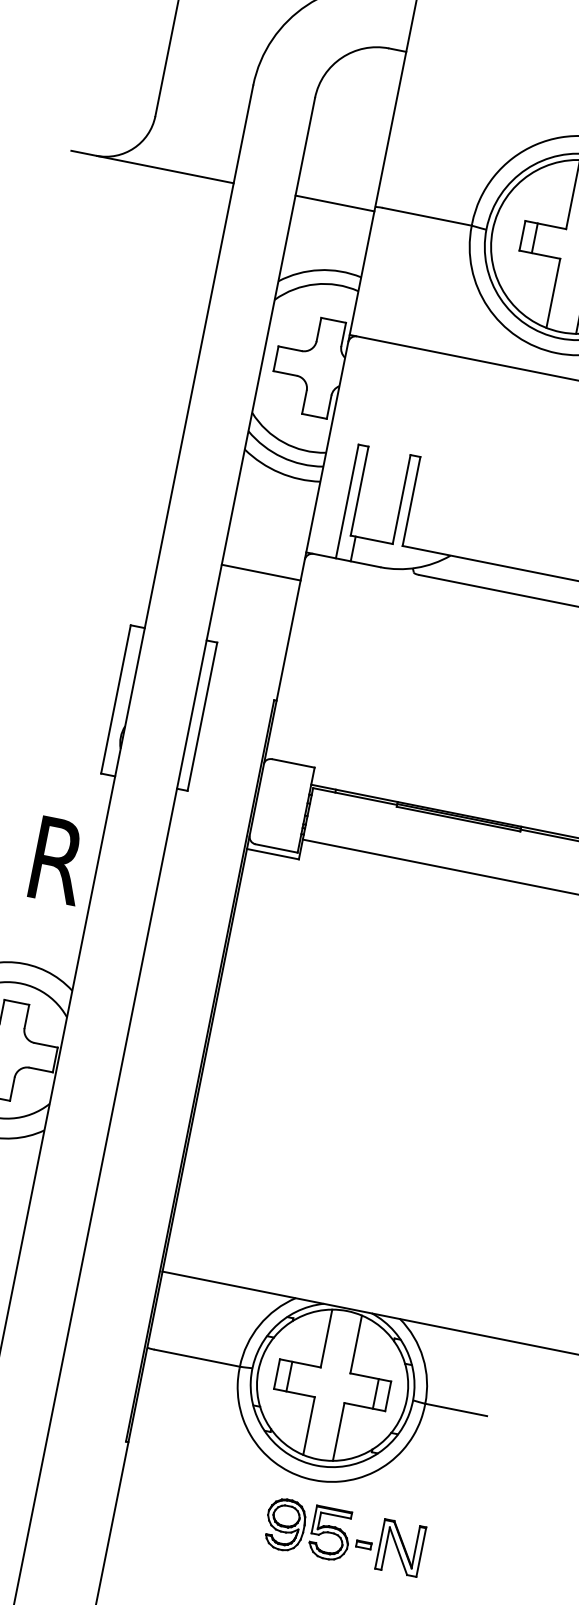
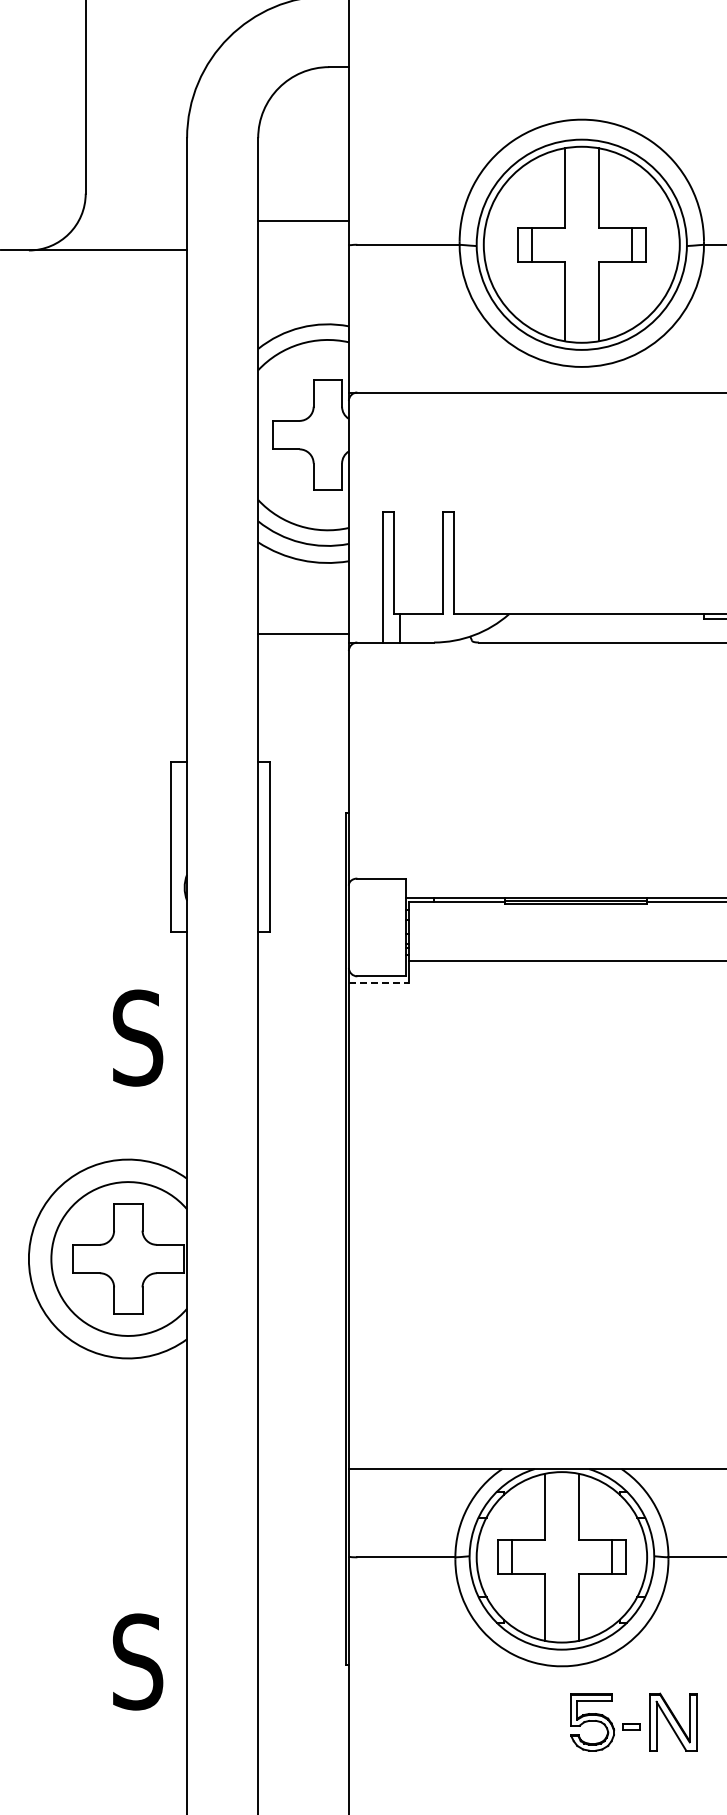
line: (334, 203) -> (303, 221), moved
line: (261, 572) -> (303, 633), moved
line: (272, 854) -> (378, 983), solid -> dashed
text: (57, 859) -> (141, 1037), R -> S
part: (285, 1524) -> (540, 1721), removed

